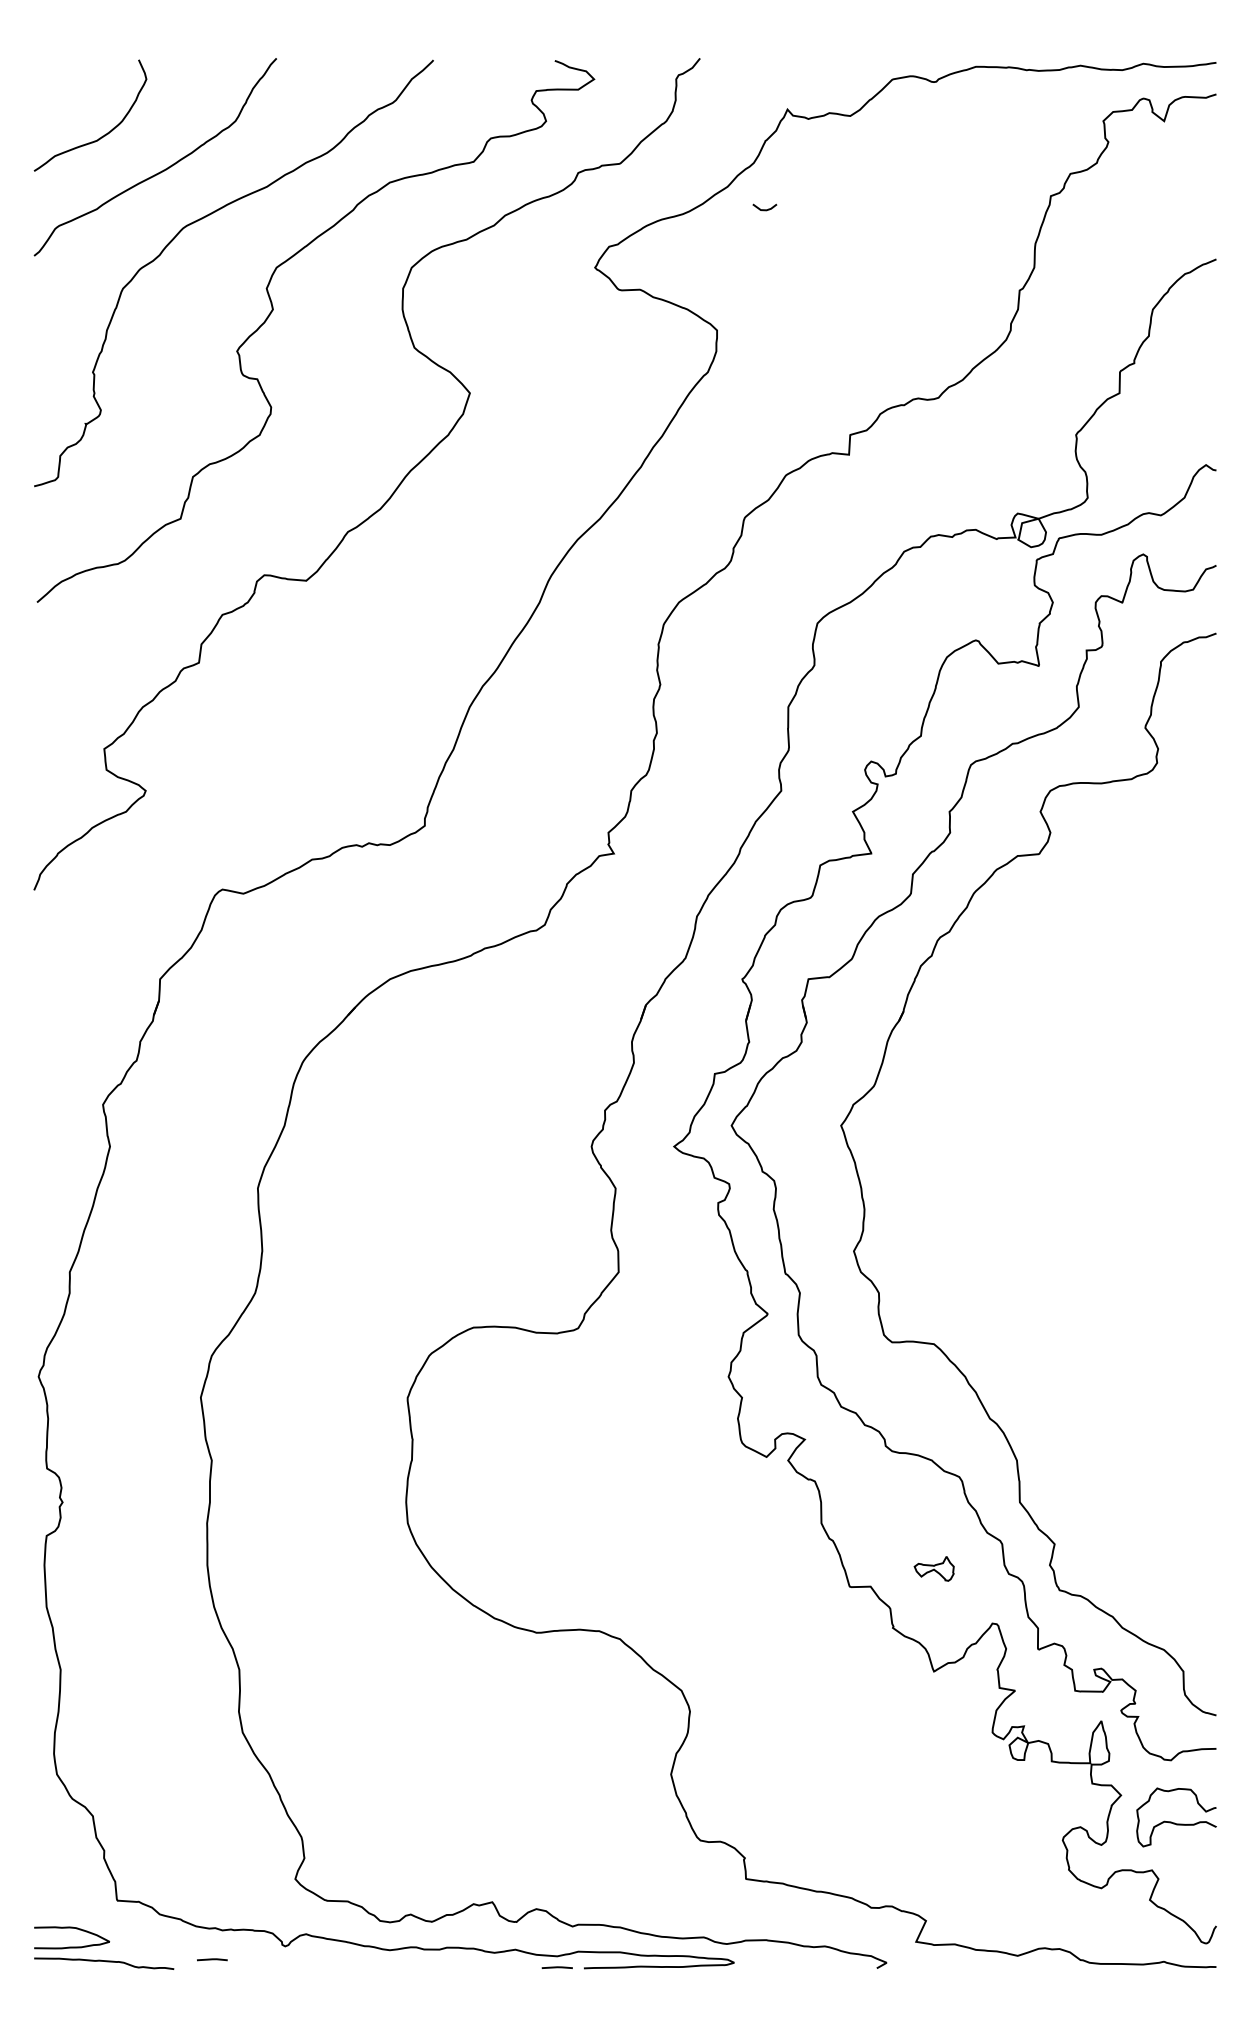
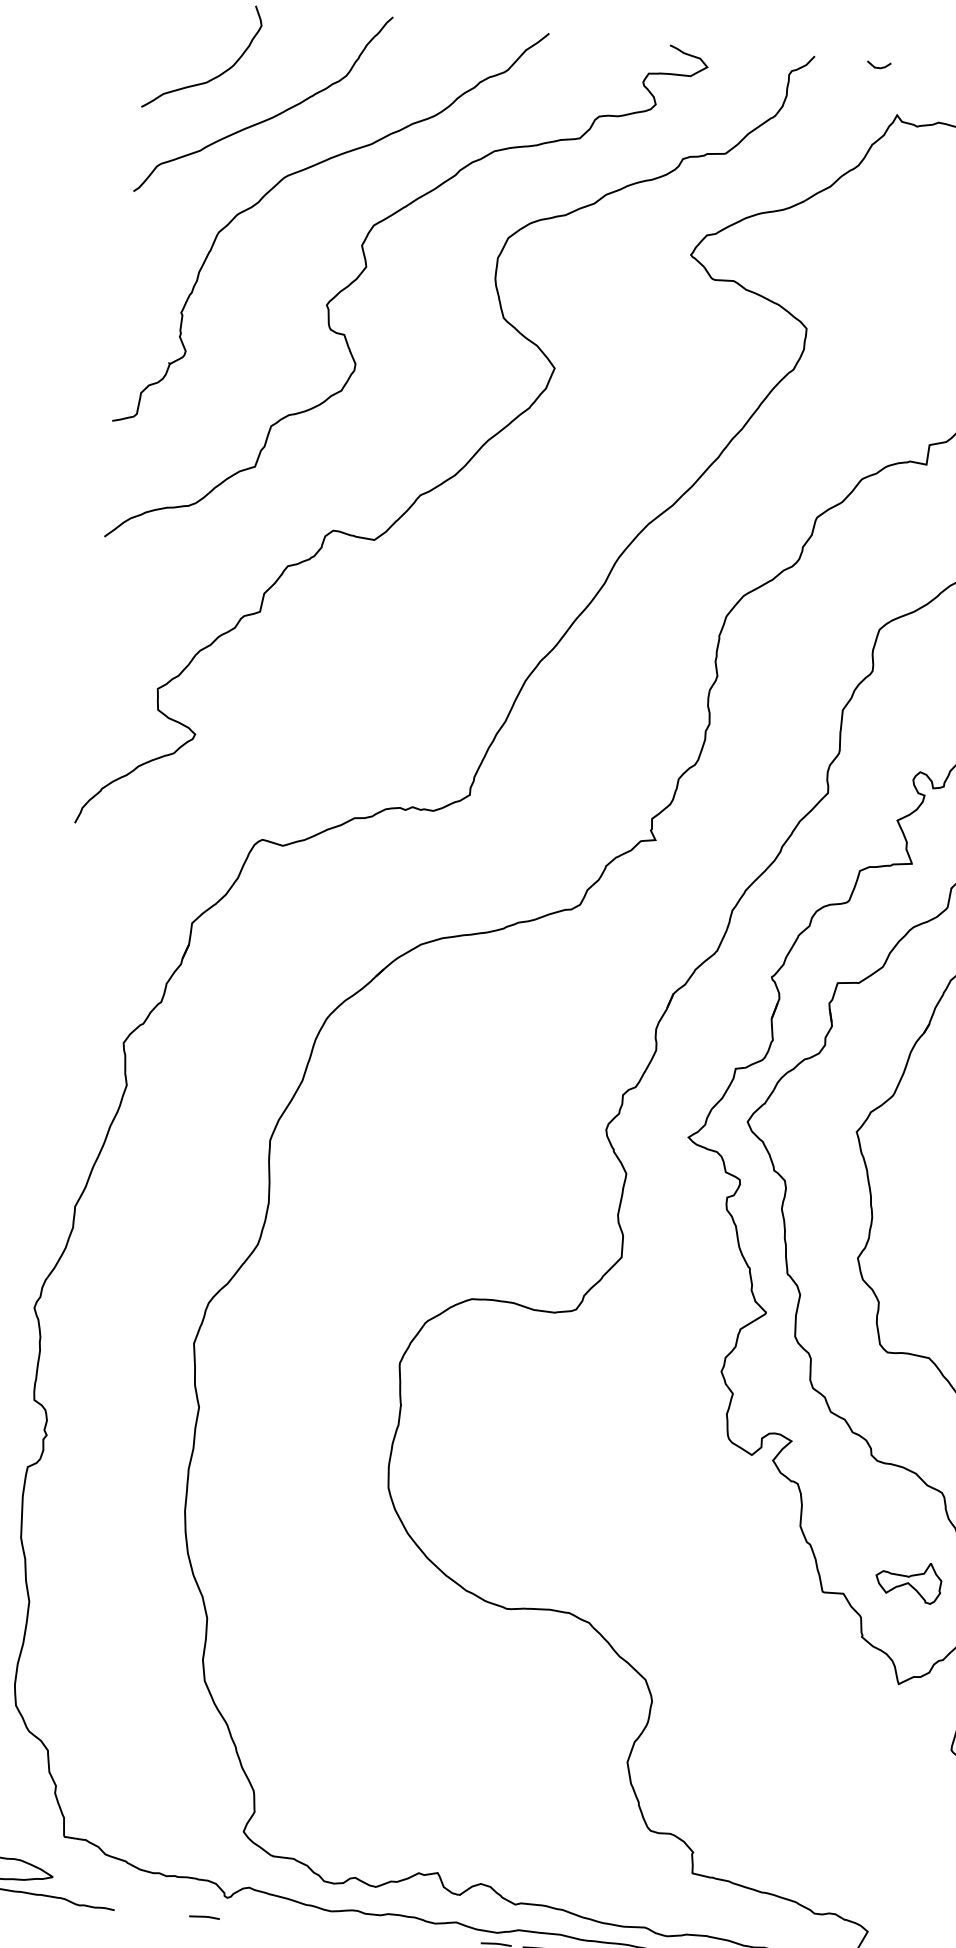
line: (764, 209) -> (878, 67), moved
part: (933, 1568) -> (907, 1581), size x1.67
line: (212, 1959) -> (204, 1916), moved

